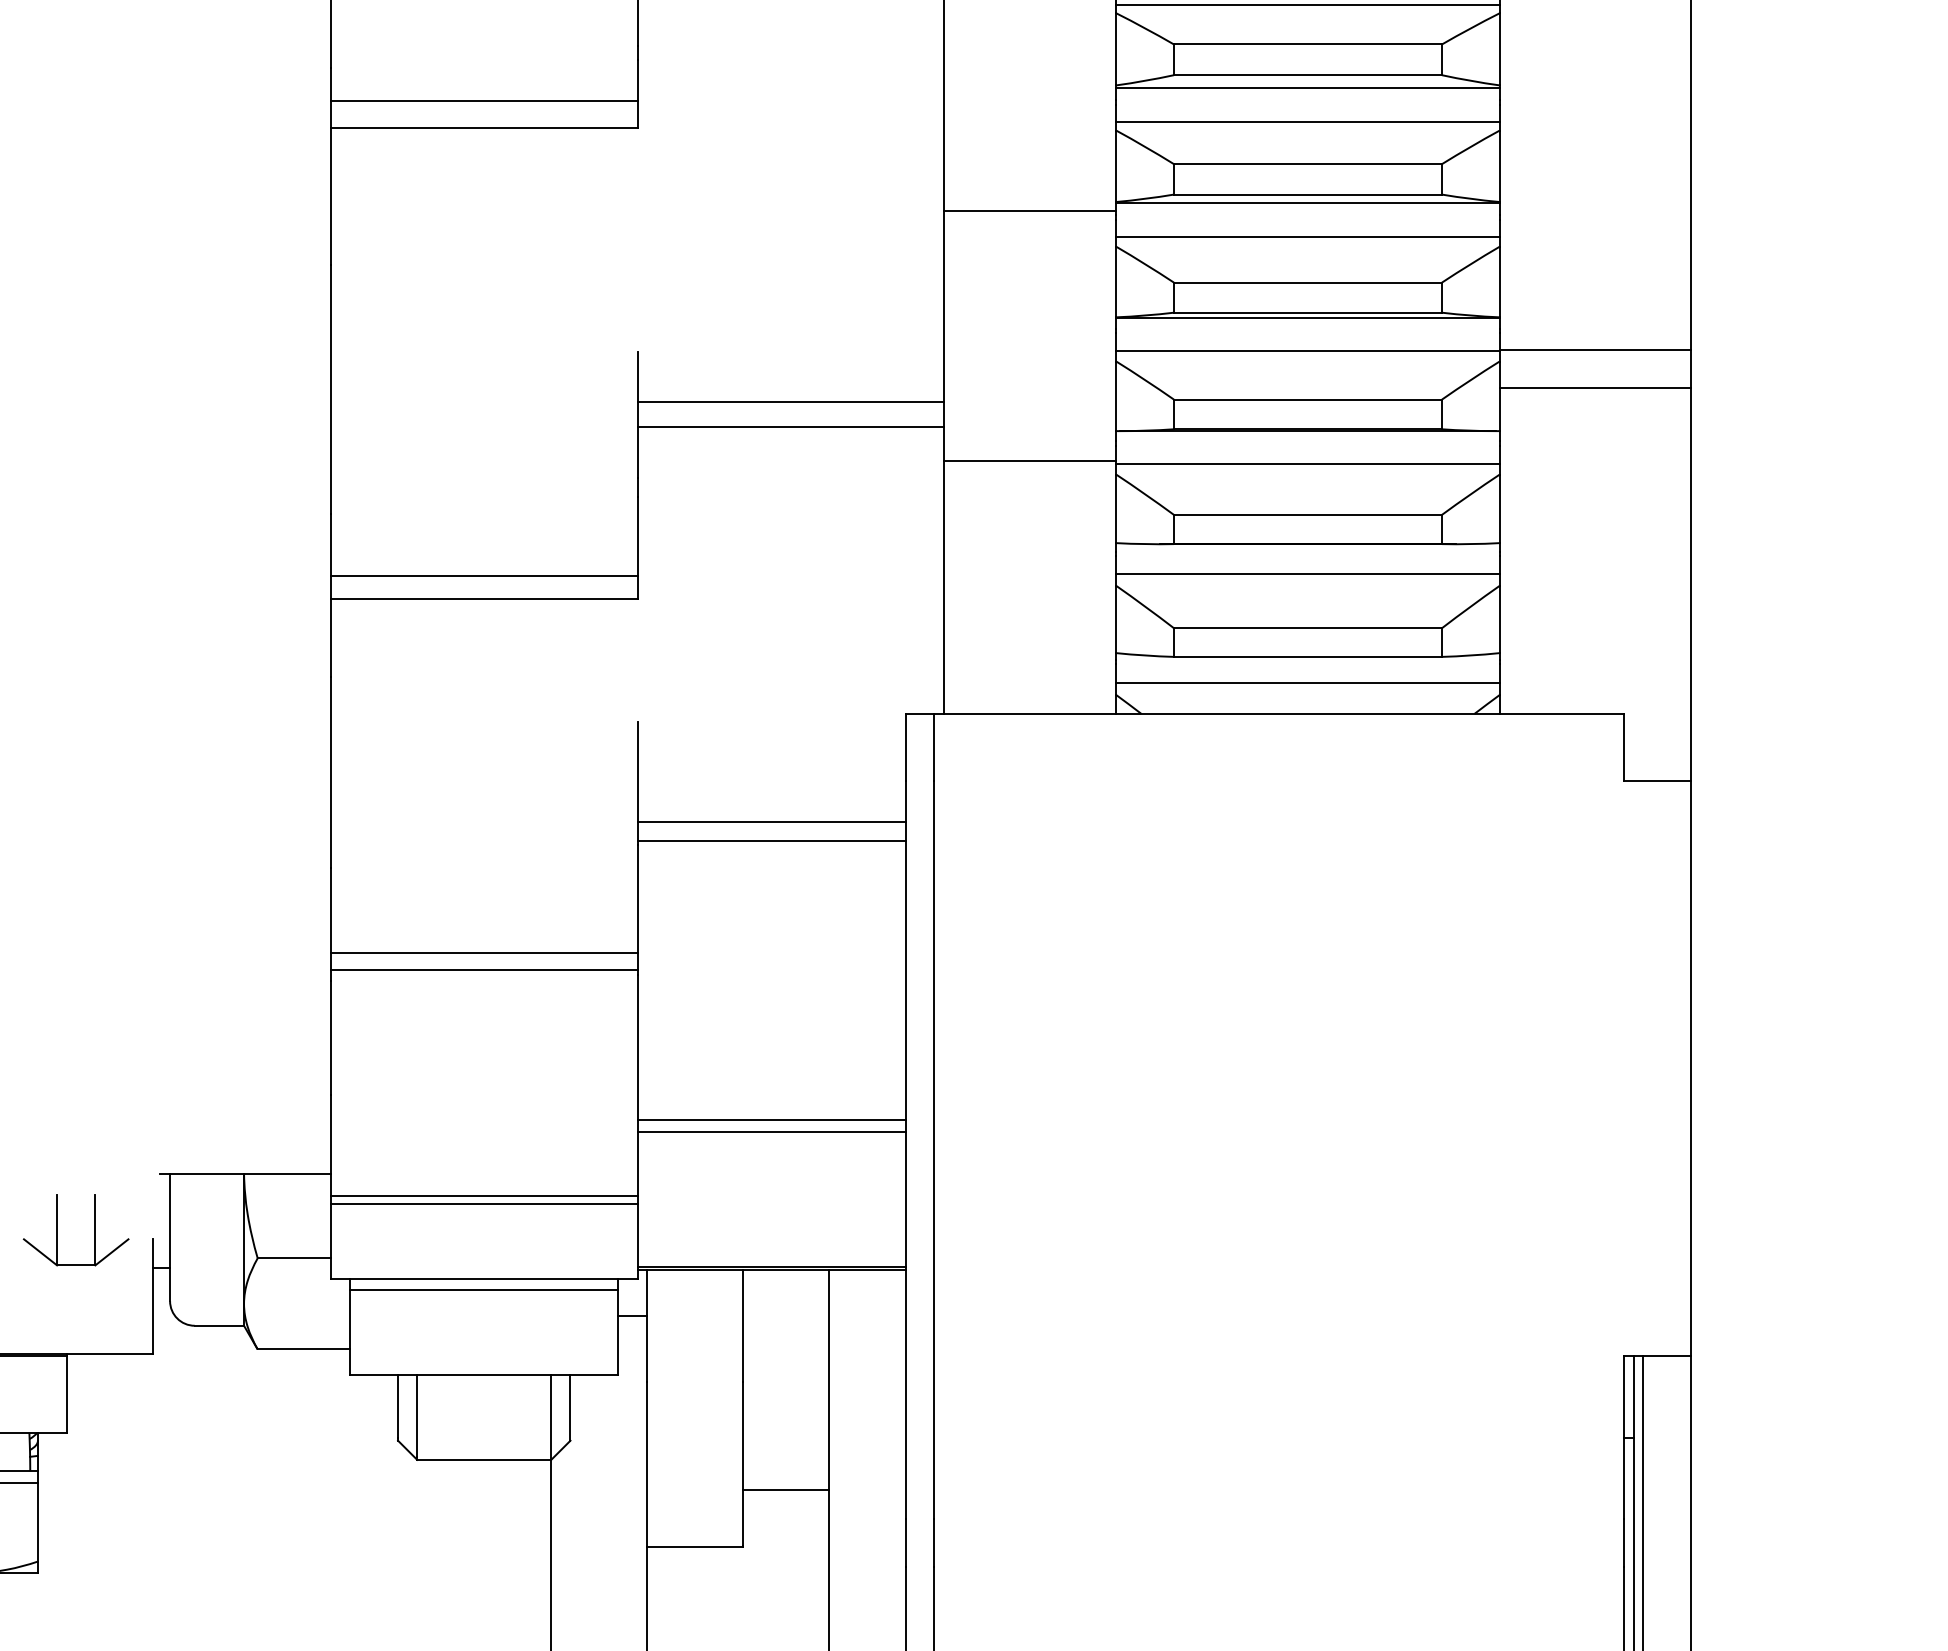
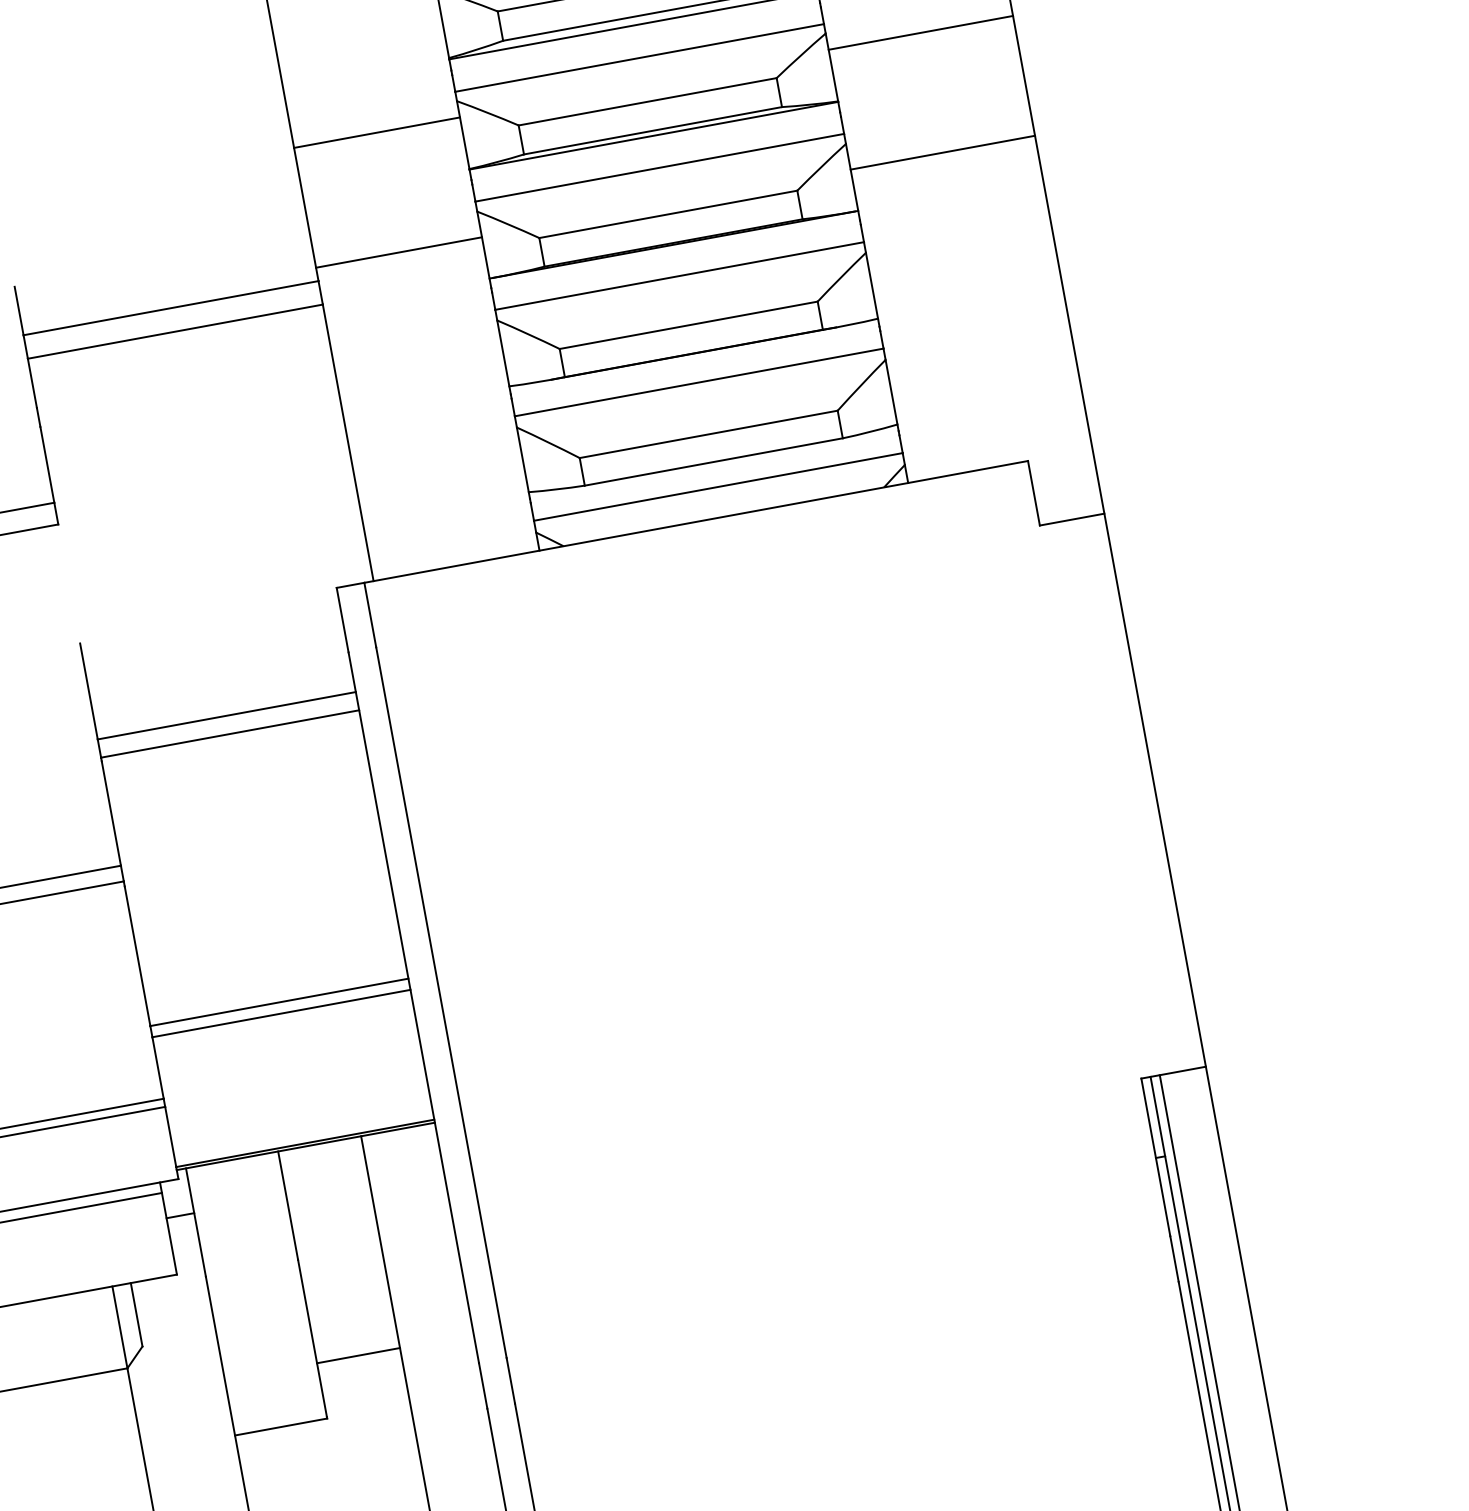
line: (1030, 210) -> (377, 132), moved
line: (1595, 349) -> (921, 32), moved
line: (1030, 461) -> (399, 252), moved

